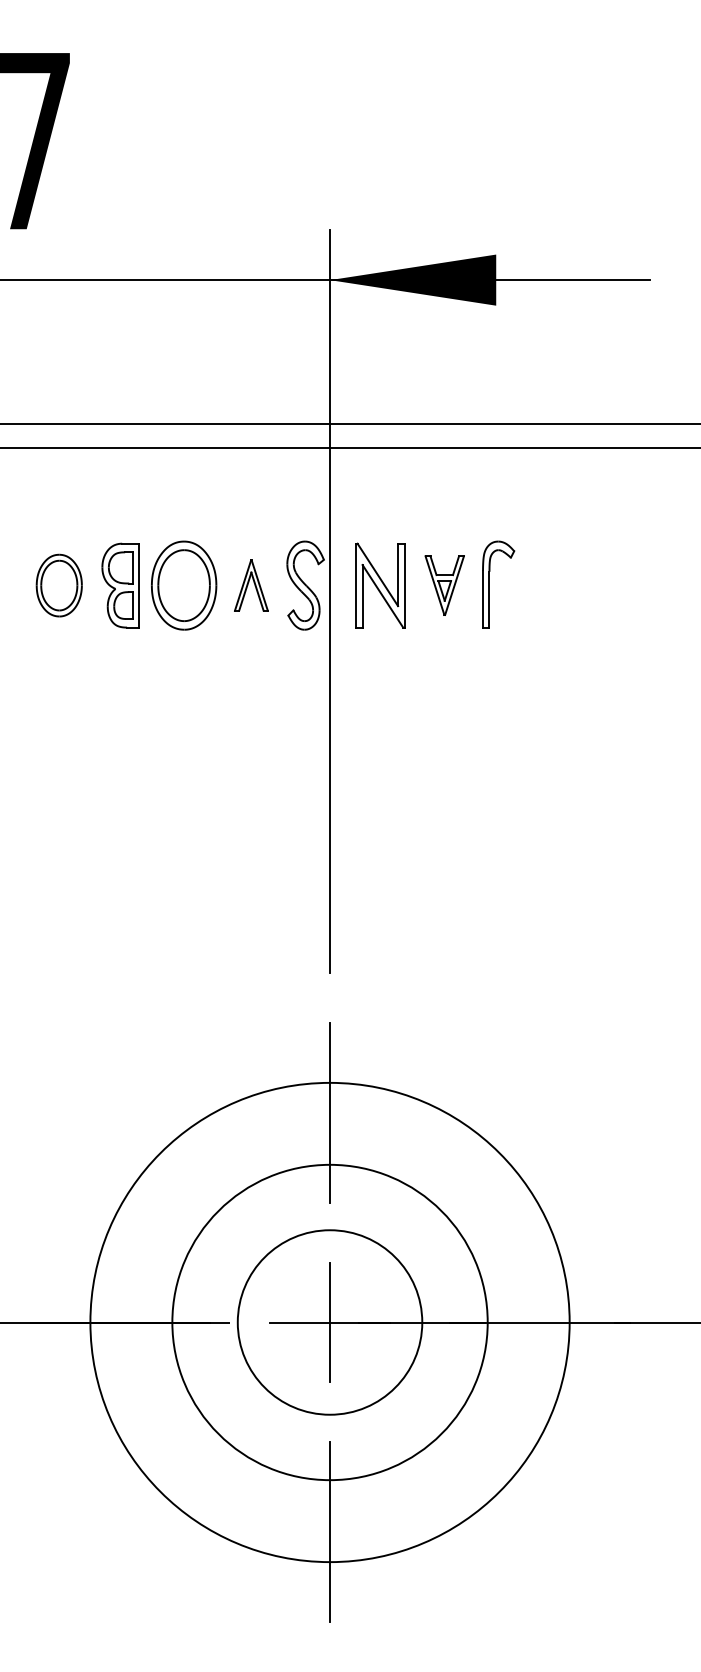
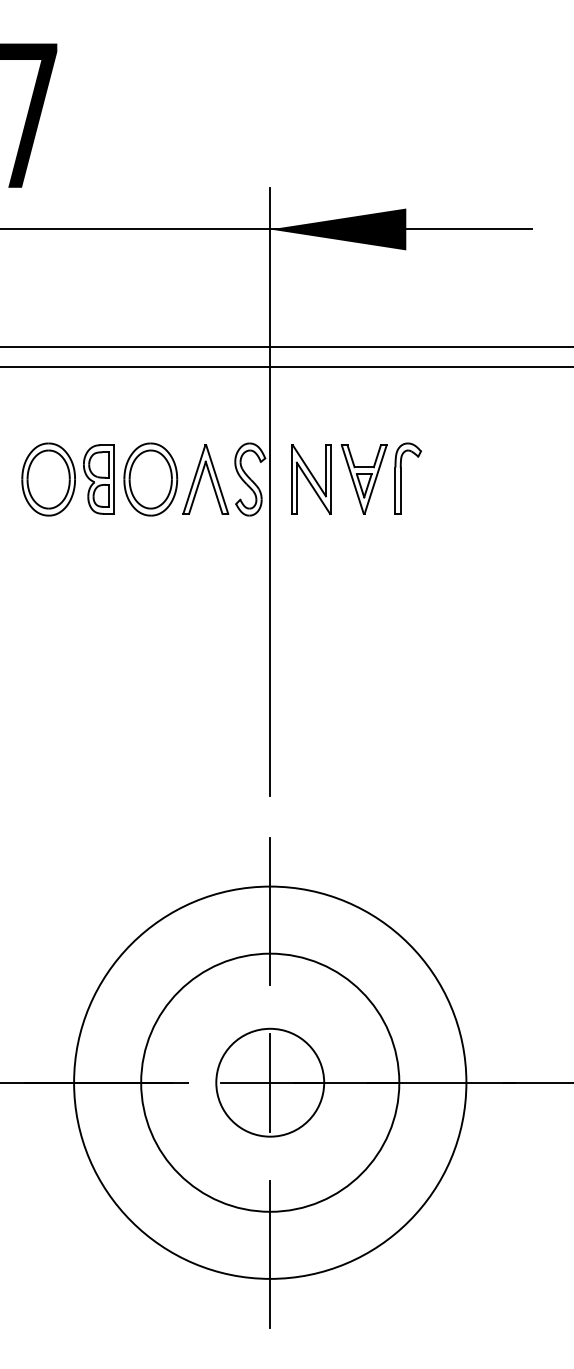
part: (59, 585) -> (48, 479), size x1.43
part: (250, 585) -> (205, 479), size x1.67
part: (443, 585) -> (363, 479), size x1.43
circle: (330, 1322) -> (270, 1082), size x0.71

